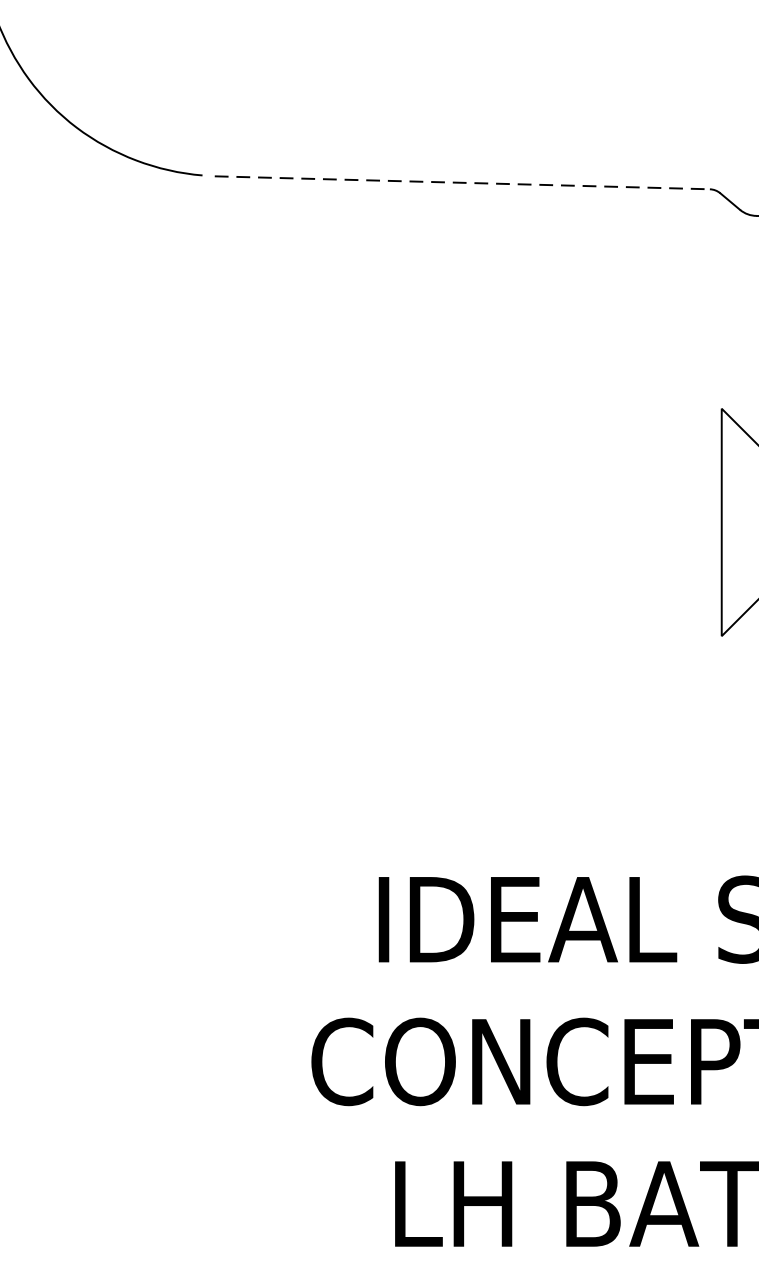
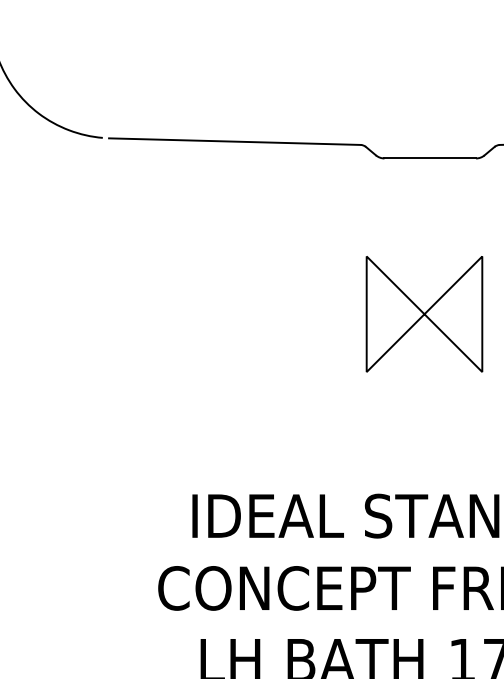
line: (461, 182) -> (234, 141), dashed -> solid

